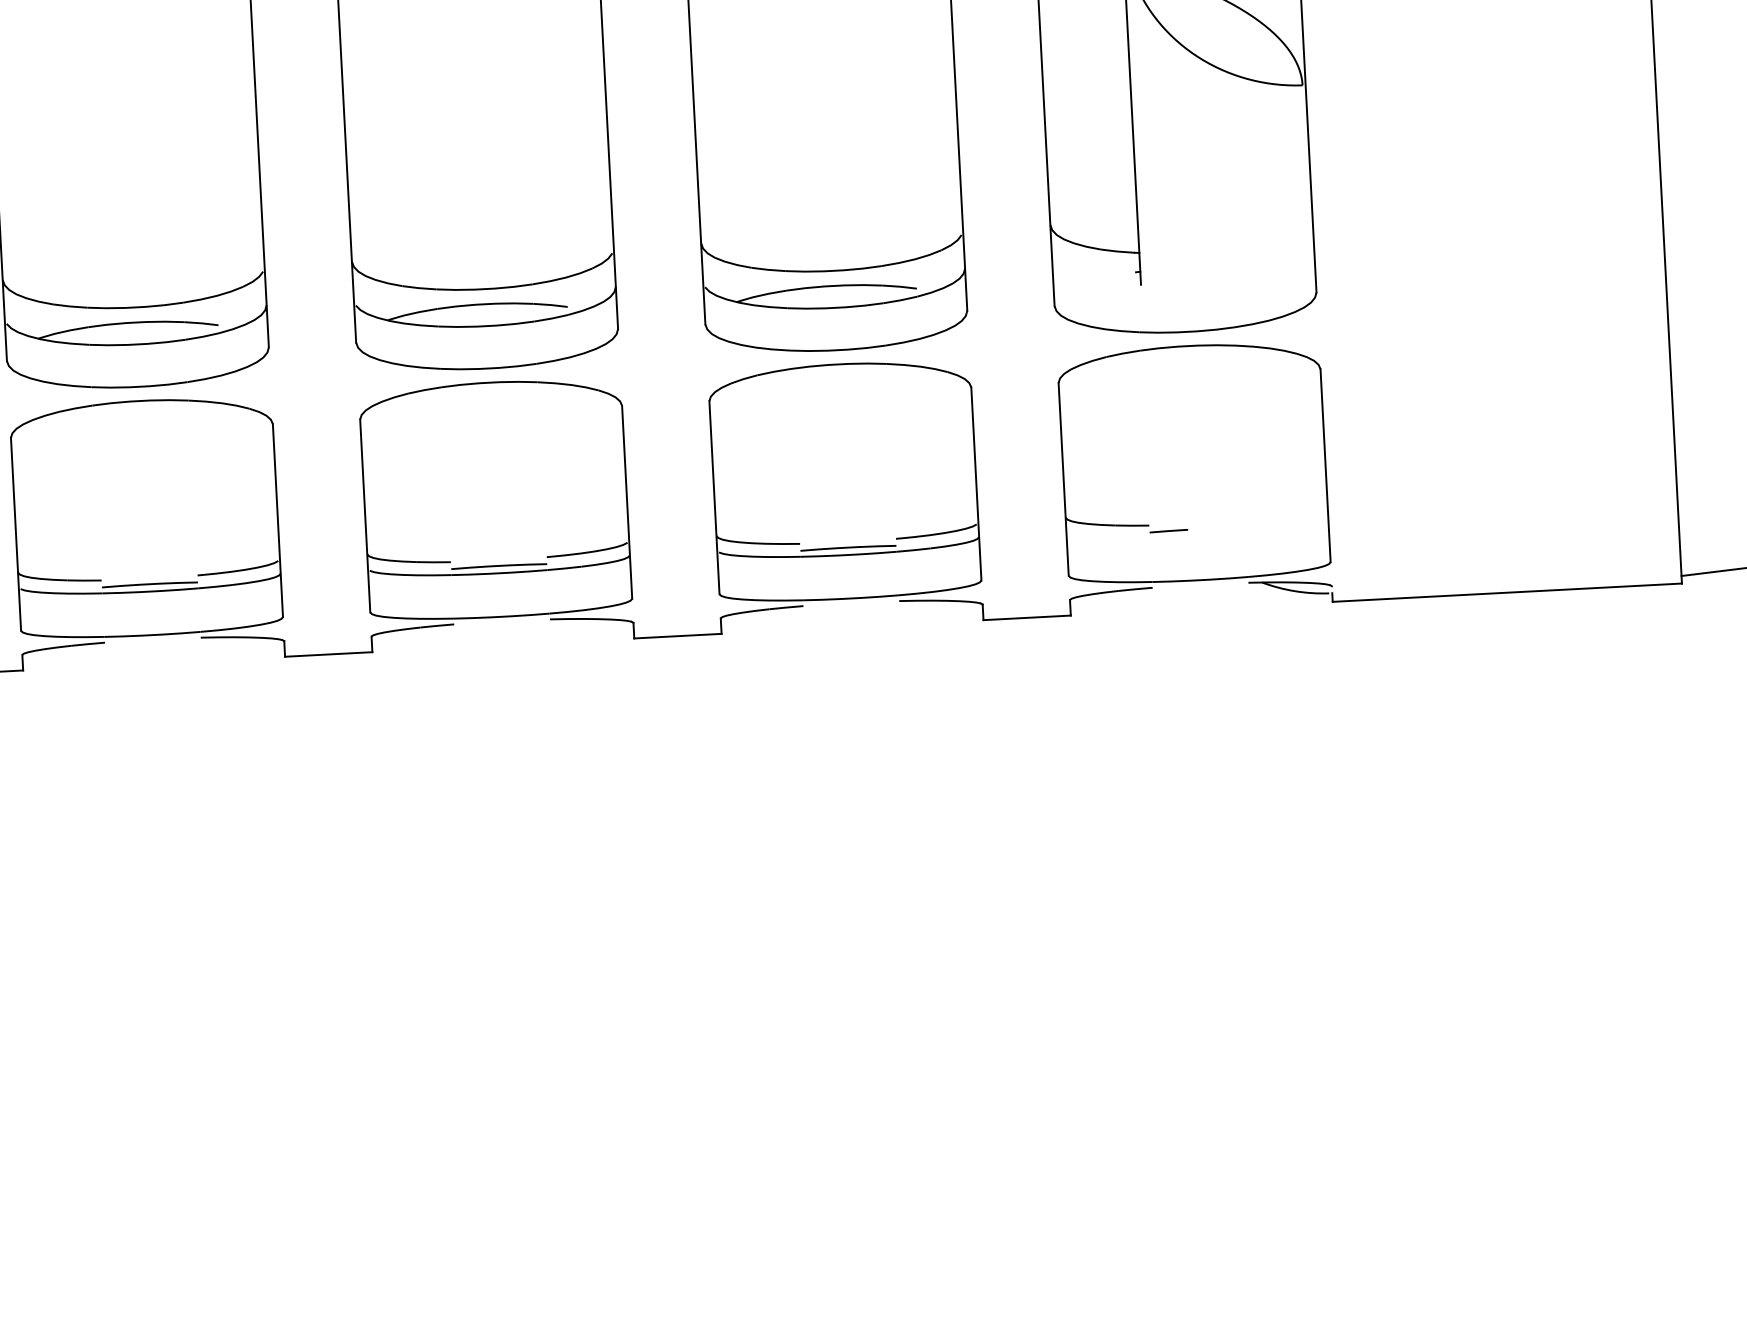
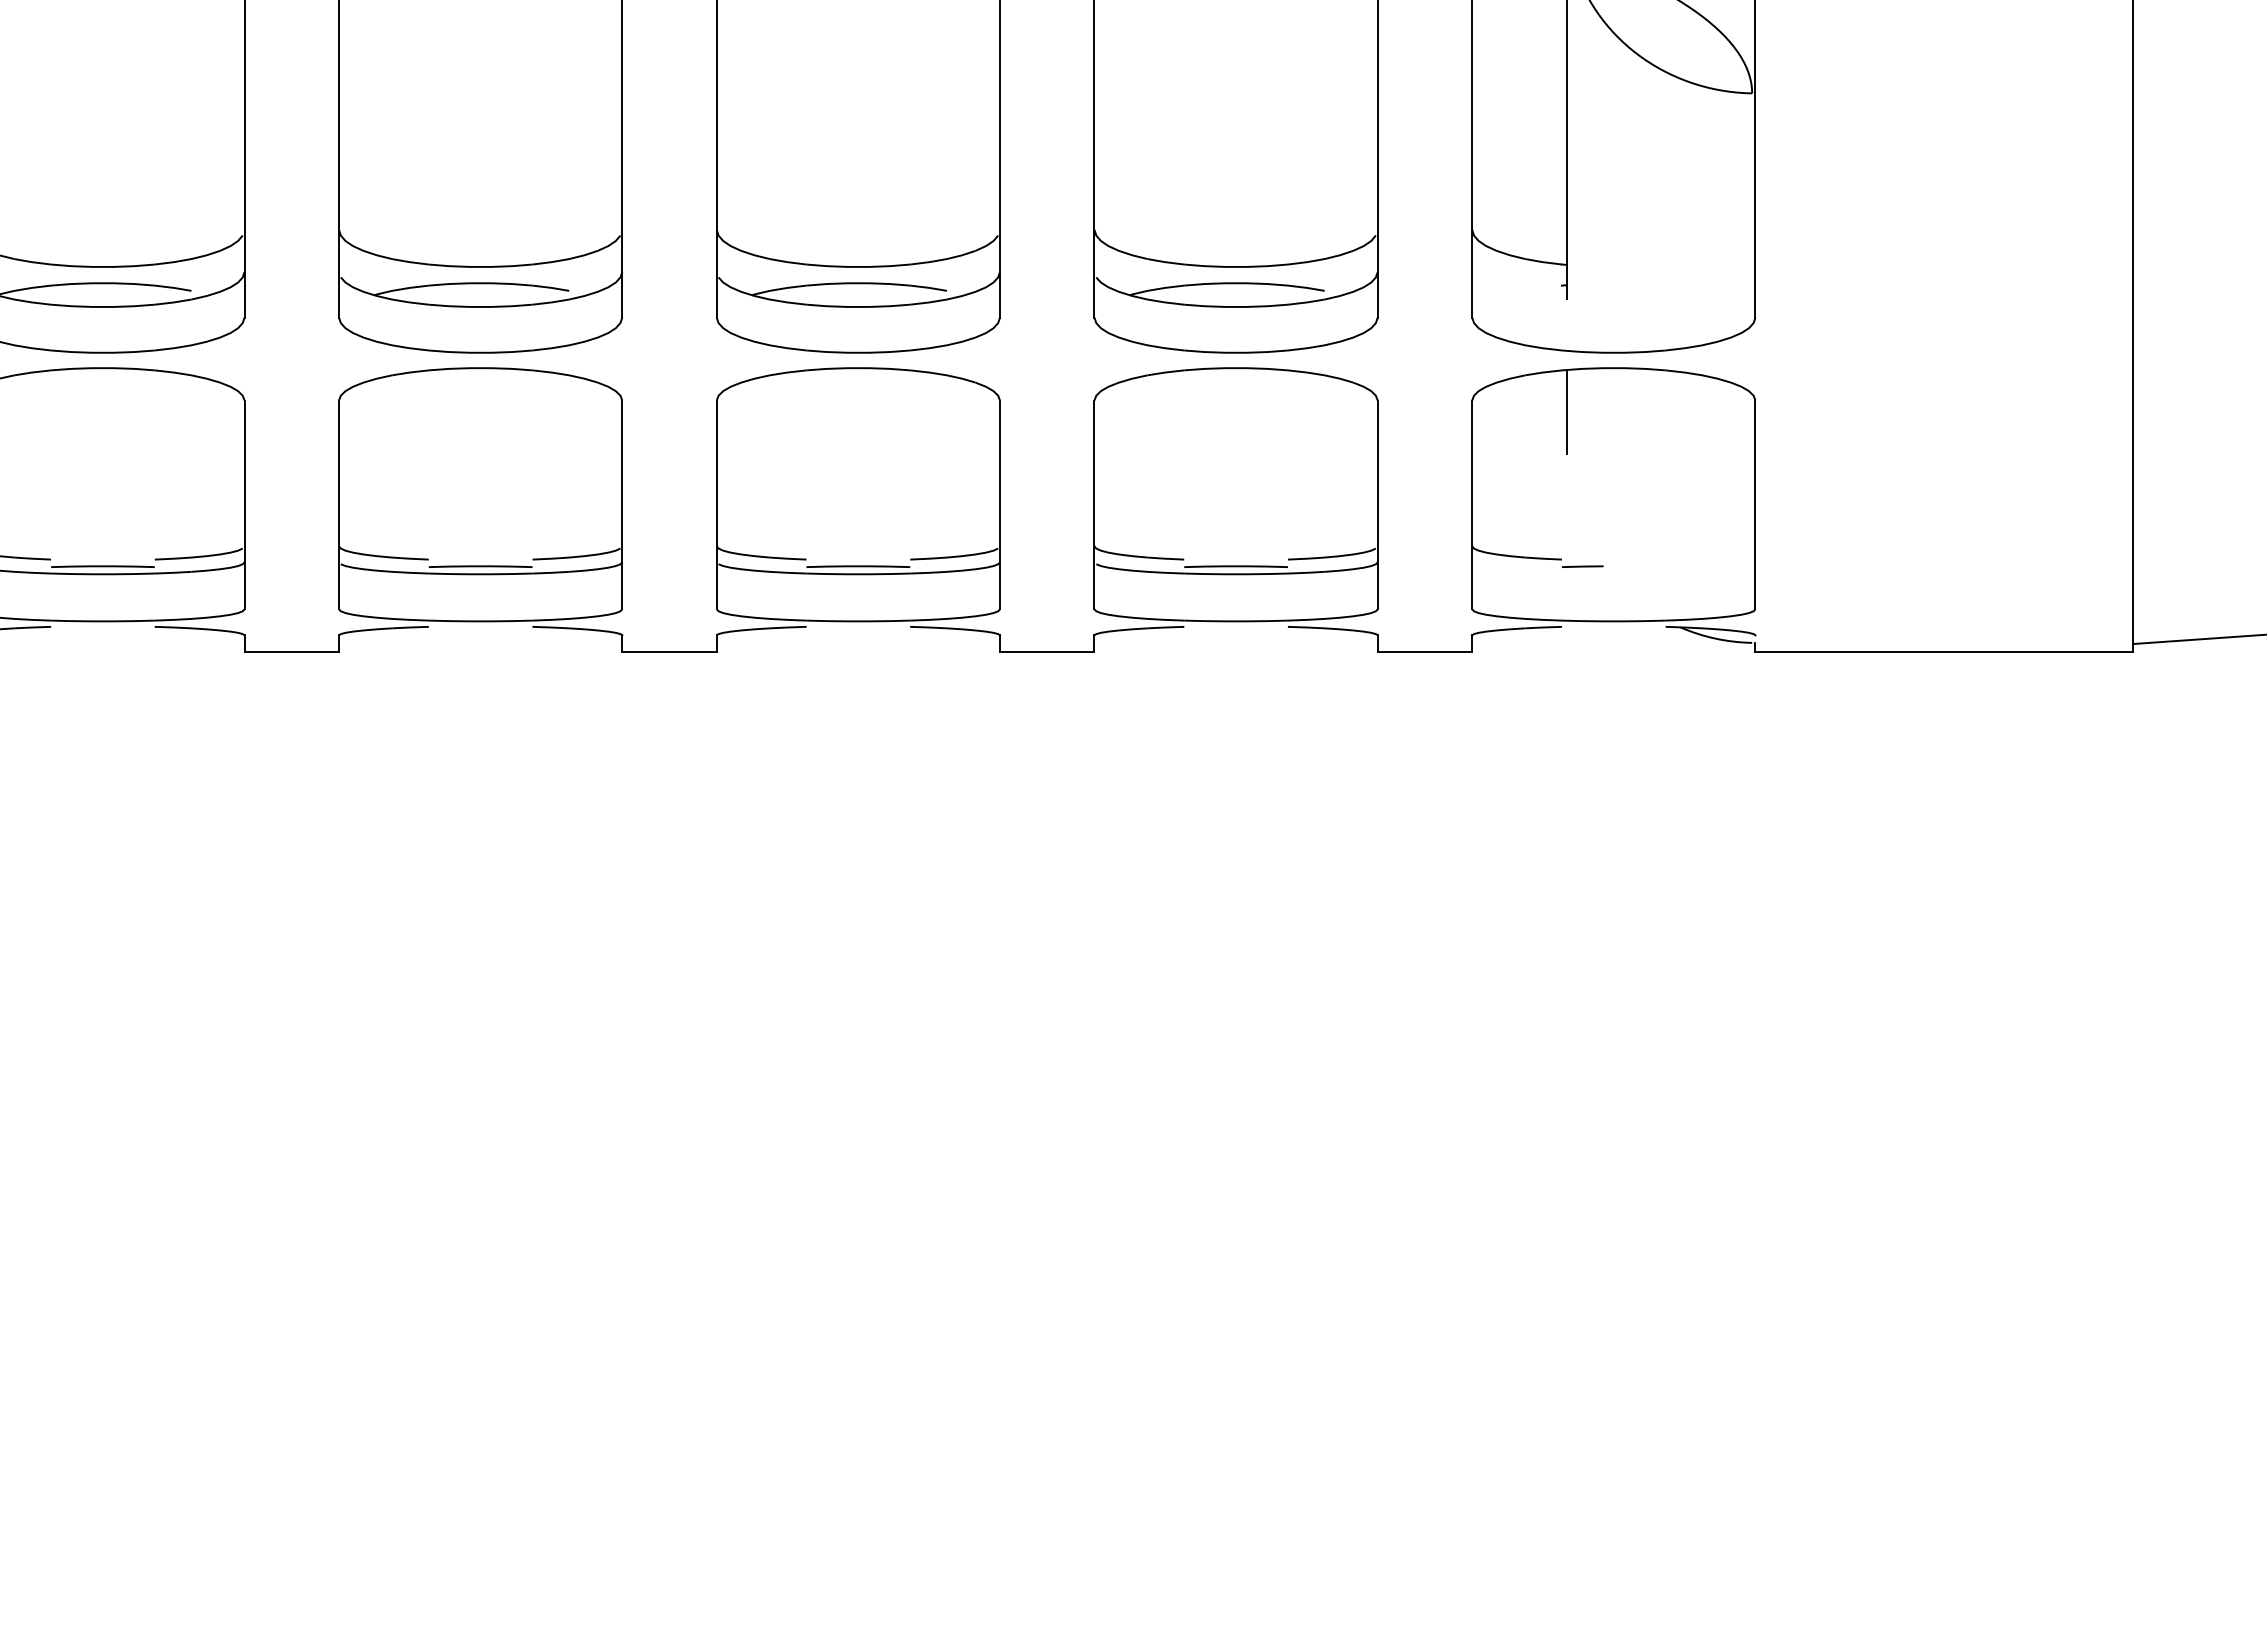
line: (1146, 389) -> (1566, 412), added

